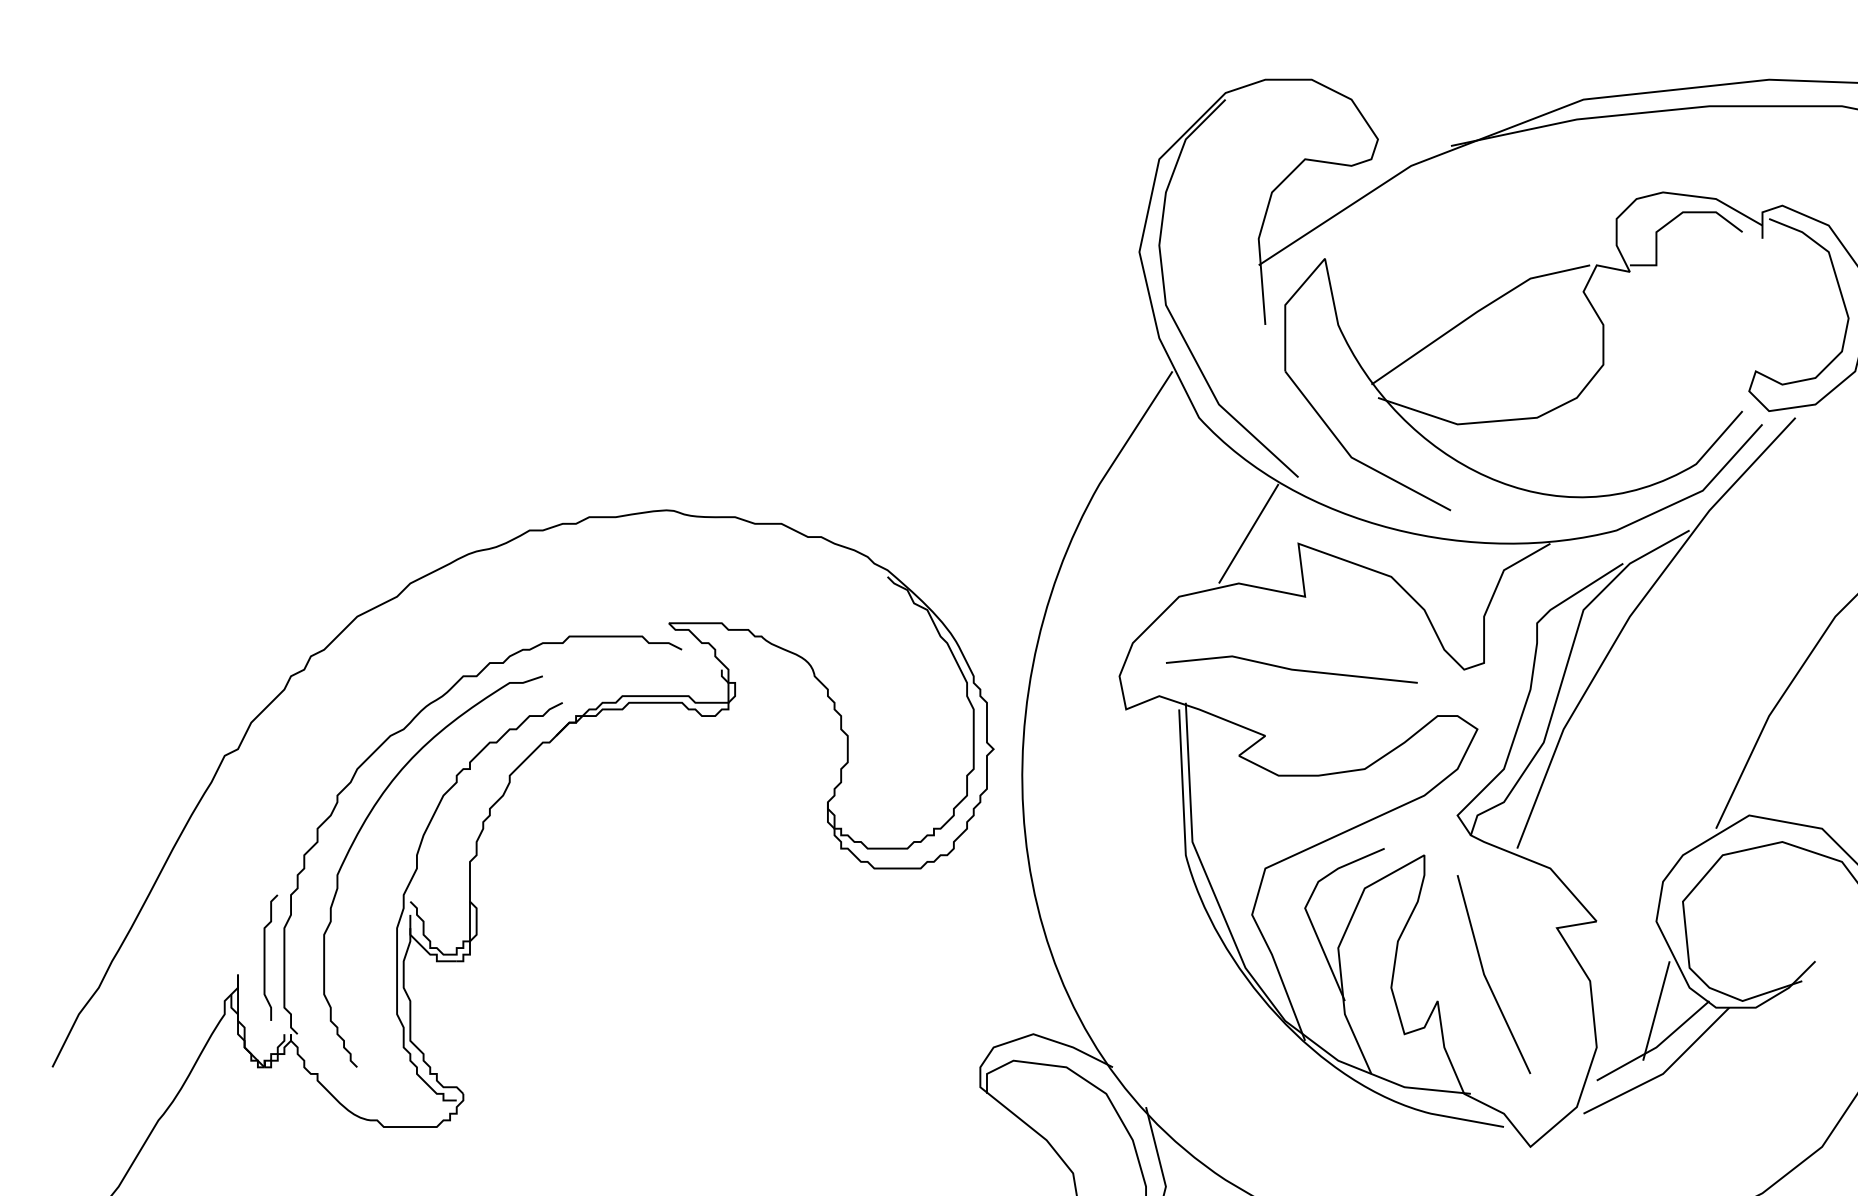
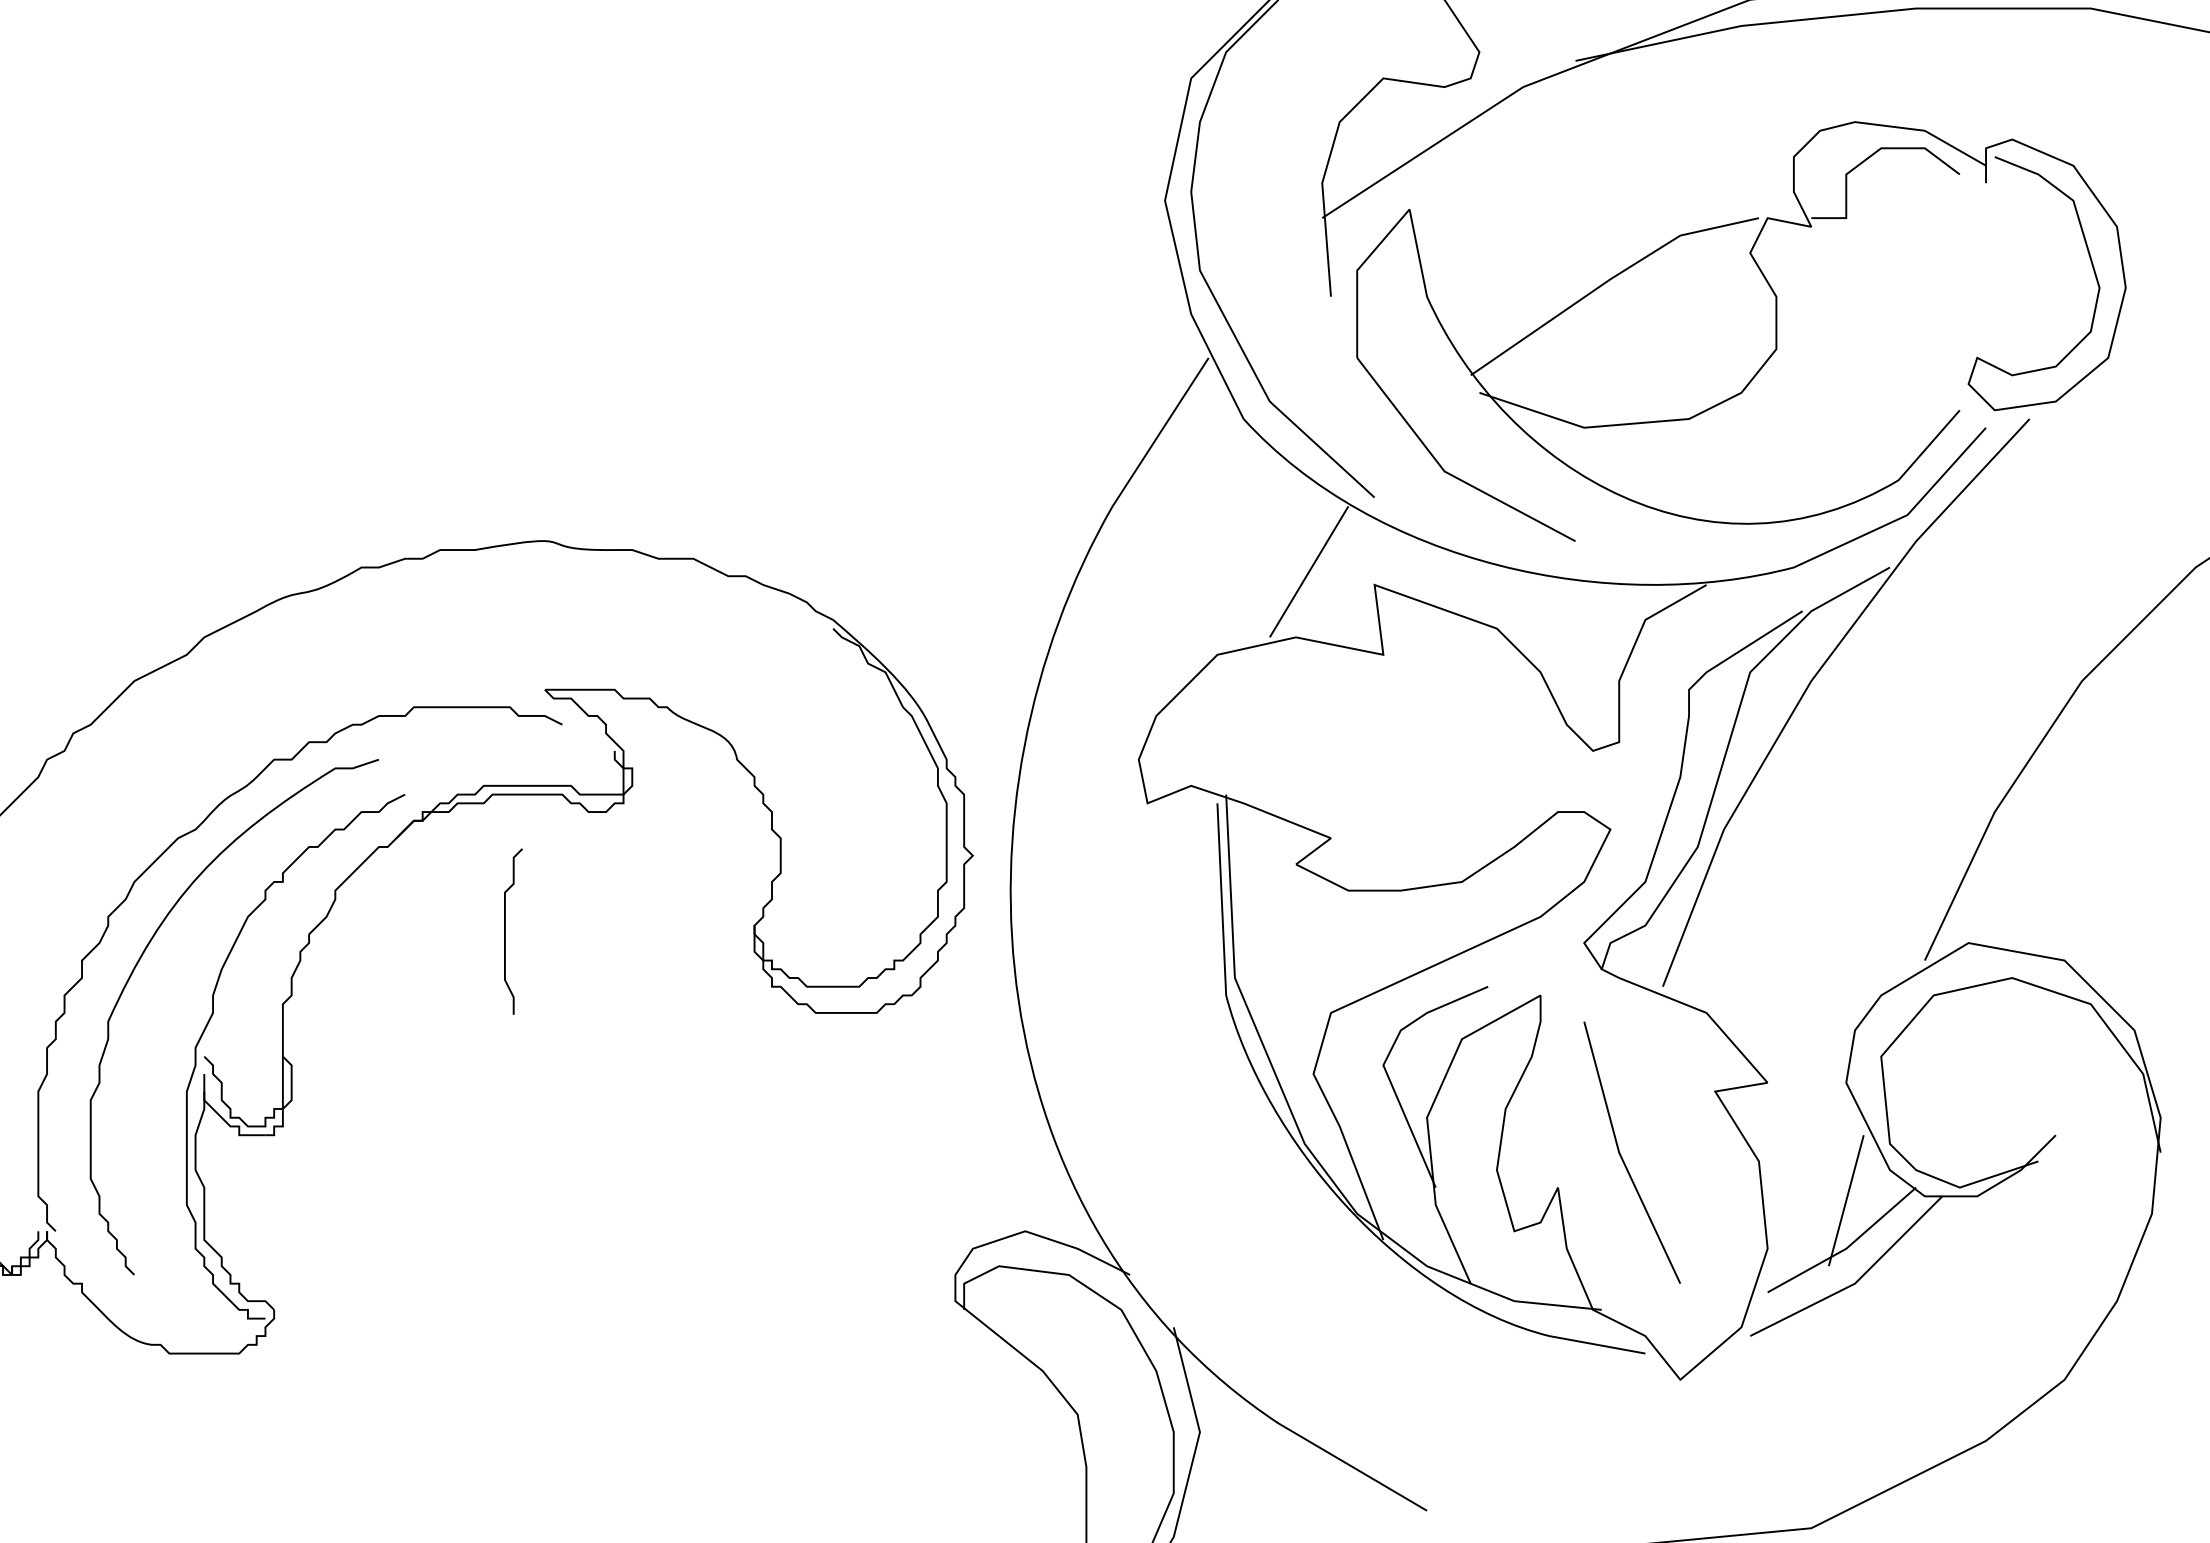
curve: (1291, 669) -> (1365, 750), removed
curve: (265, 957) -> (506, 931), moved

